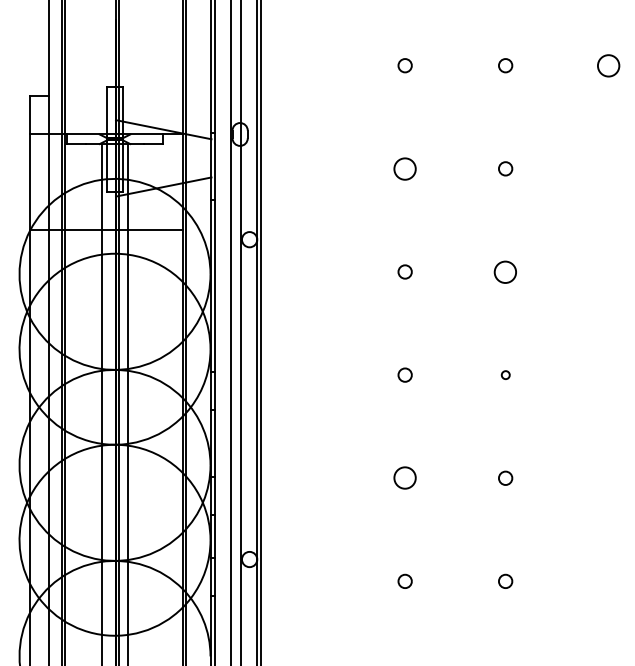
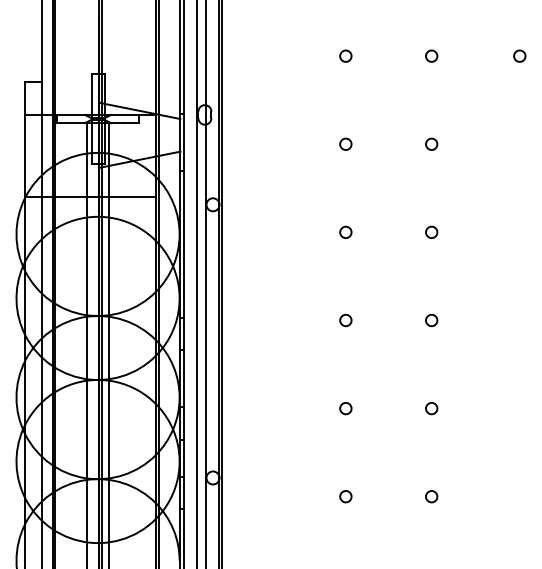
circle: (608, 64) -> (519, 55), size x0.62
circle: (404, 167) -> (345, 143), size x0.62
circle: (505, 270) -> (431, 231), size x0.62
circle: (505, 375) -> (431, 320), size x1.67
circle: (404, 478) -> (345, 408), size x0.62

